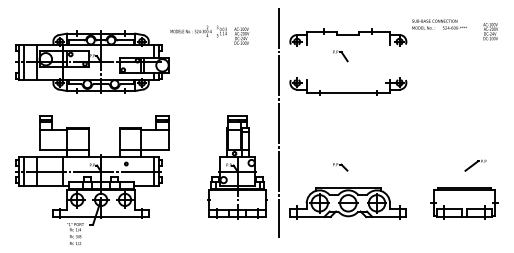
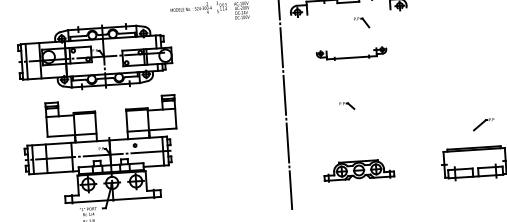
part: (340, 56) -> (361, 23), moved
part: (92, 61) -> (95, 56), moved
part: (348, 86) -> (351, 53), size x0.6
part: (237, 167) -> (246, 141), removed
part: (340, 167) -> (347, 106), moved
part: (347, 203) -> (358, 170), size x0.6

